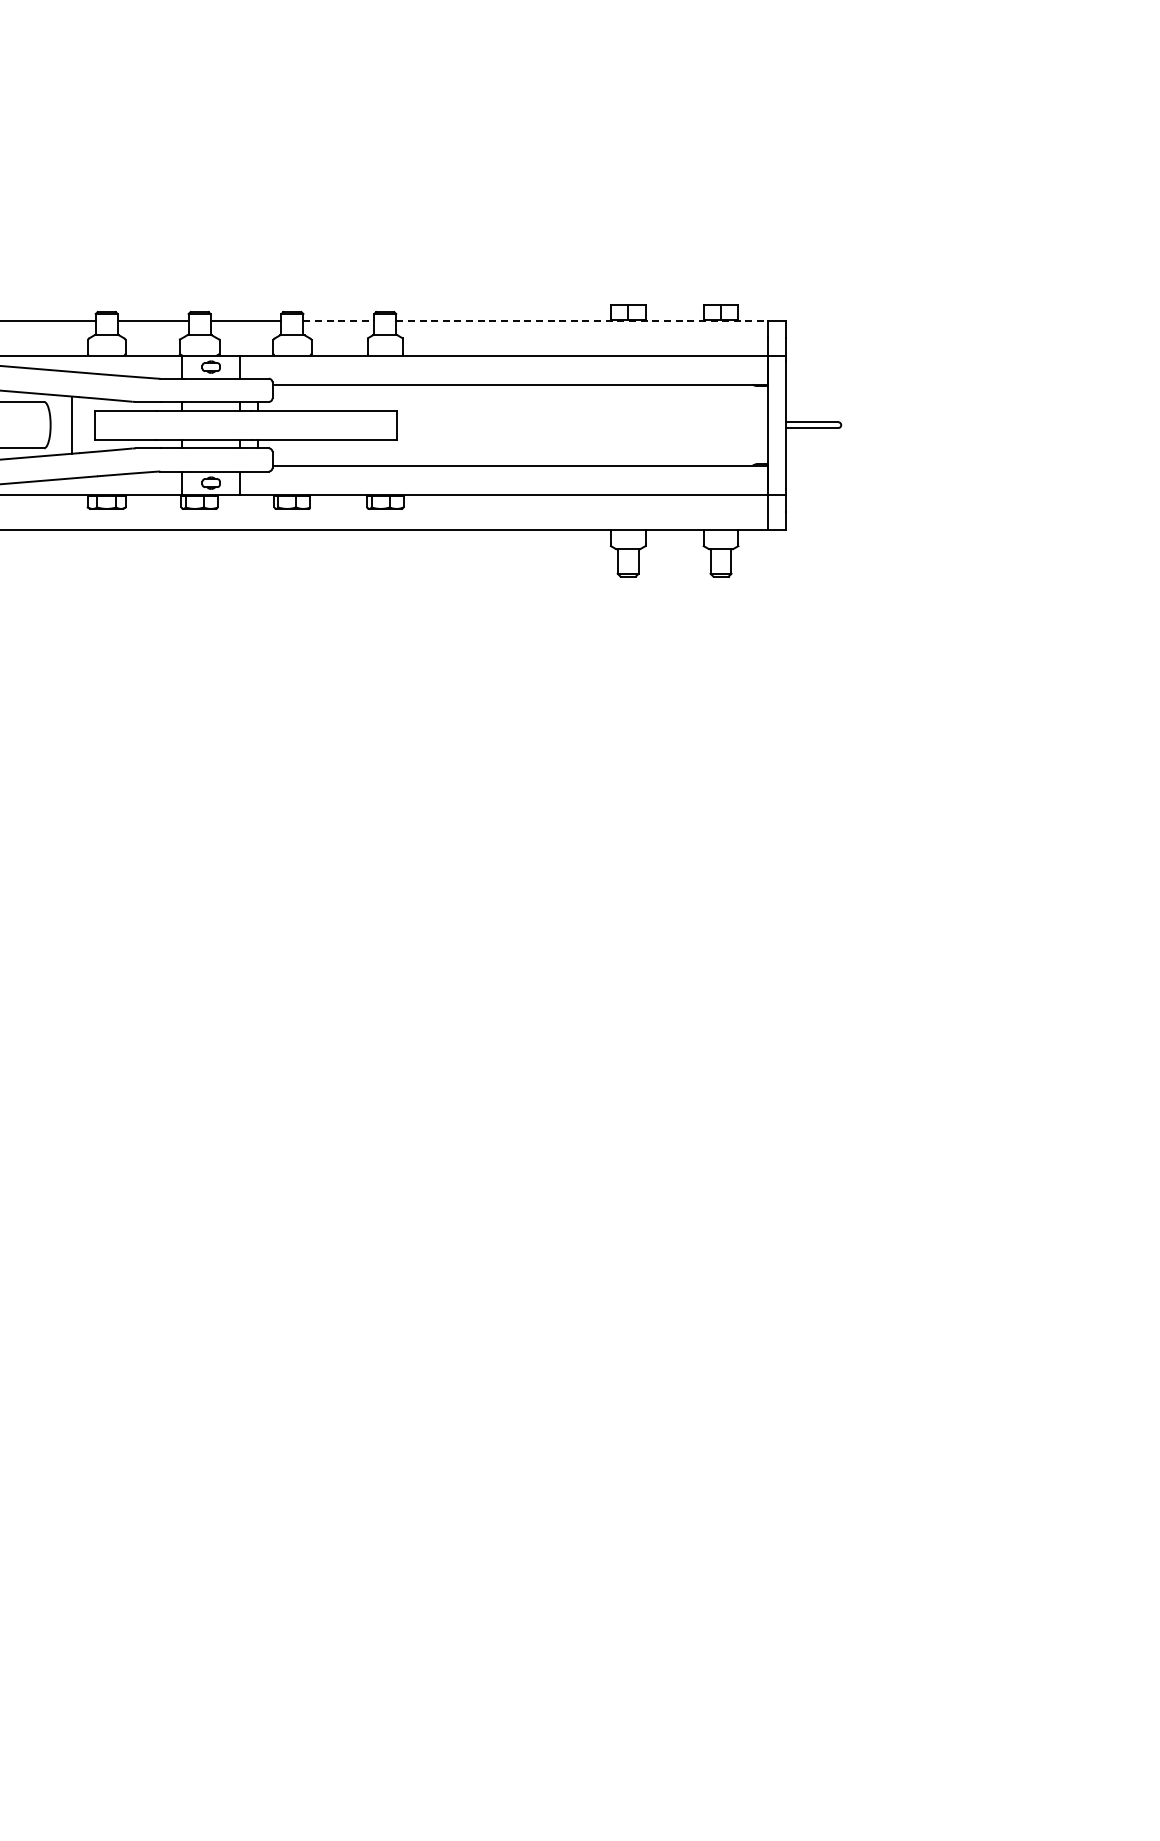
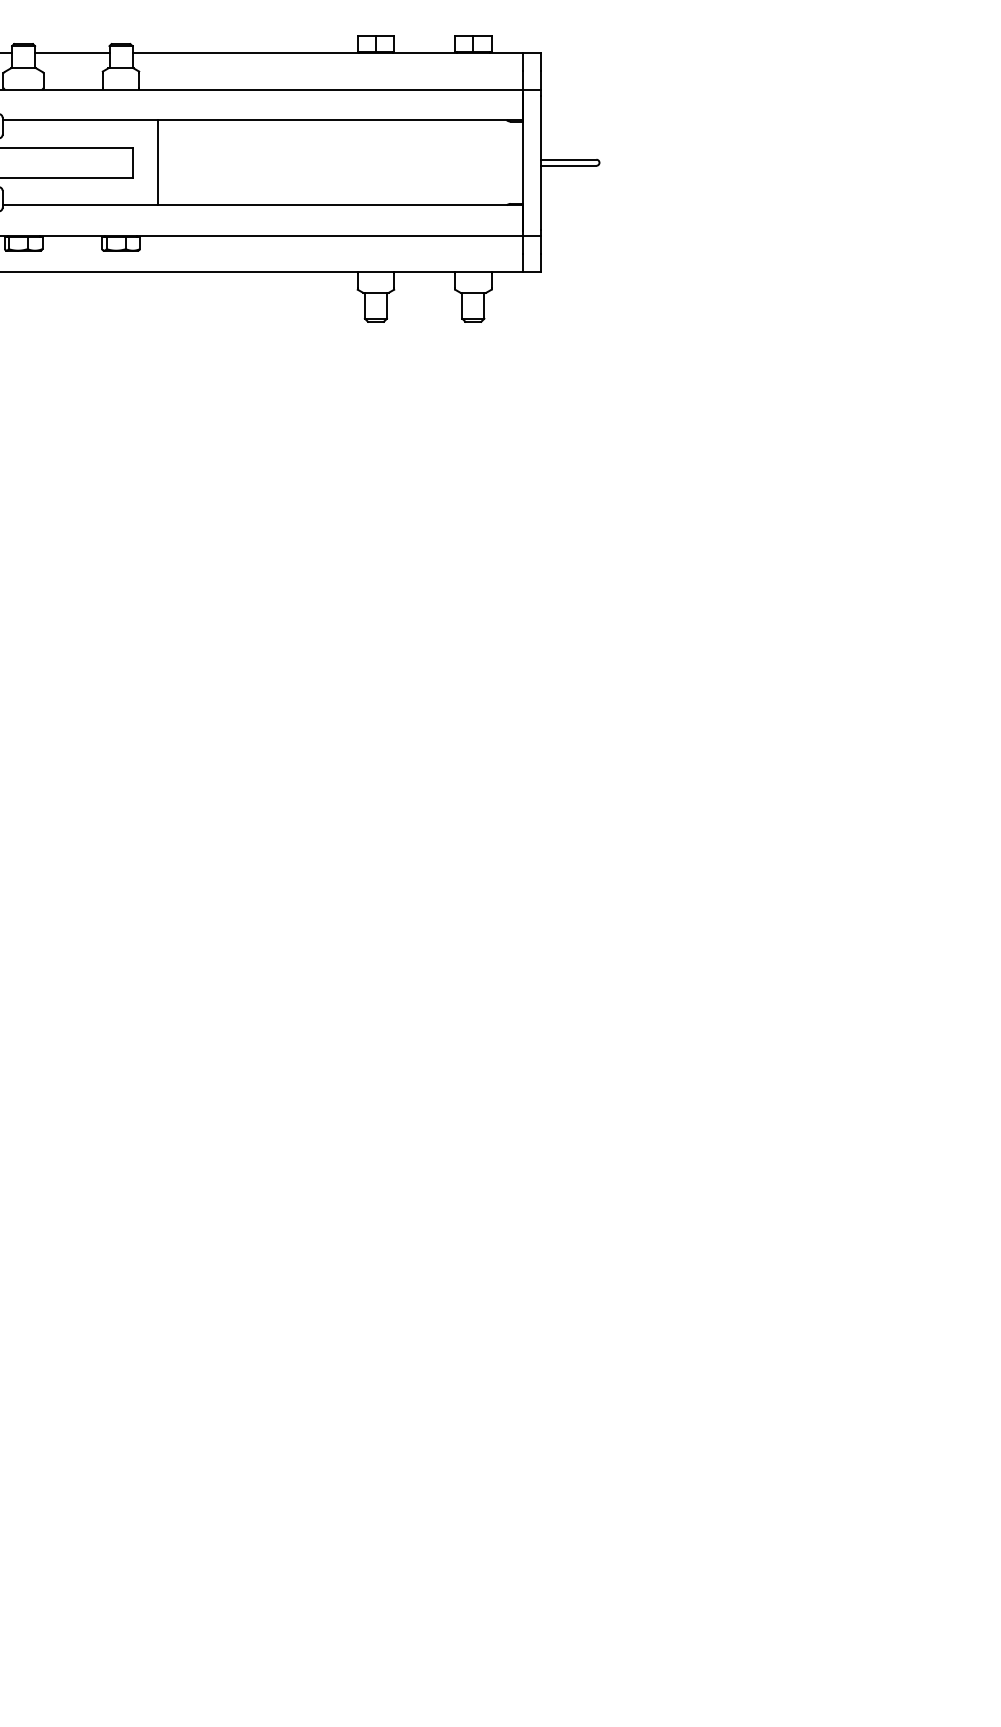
line: (339, 320) -> (72, 52), dashed -> solid
line: (582, 320) -> (327, 52), dashed -> solid
line: (420, 424) -> (157, 162), added

